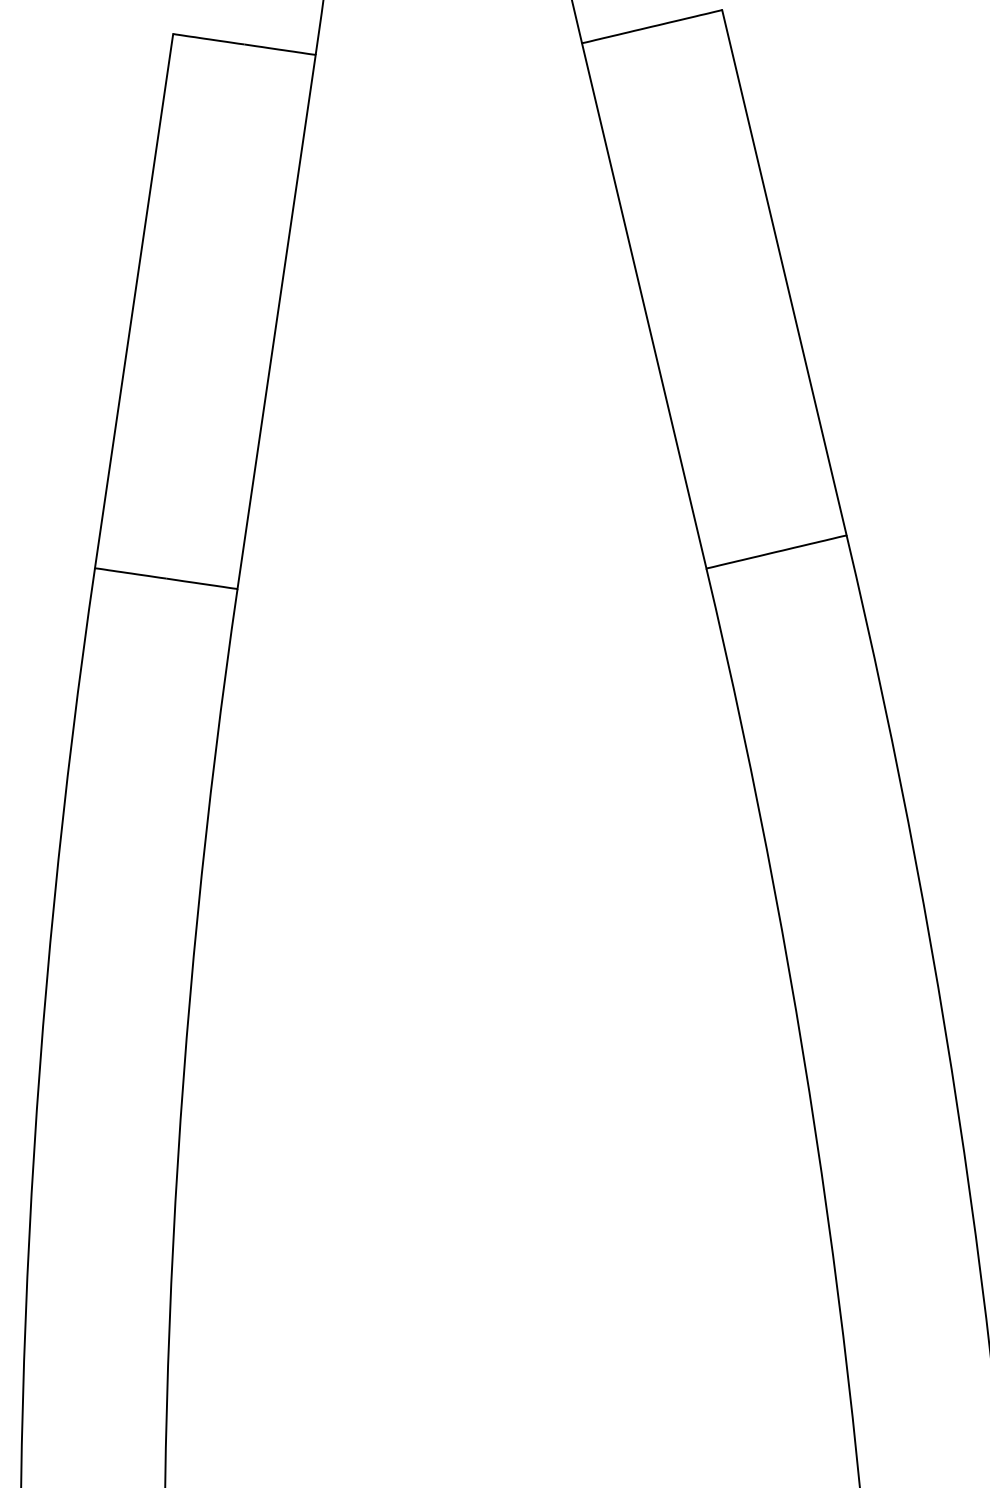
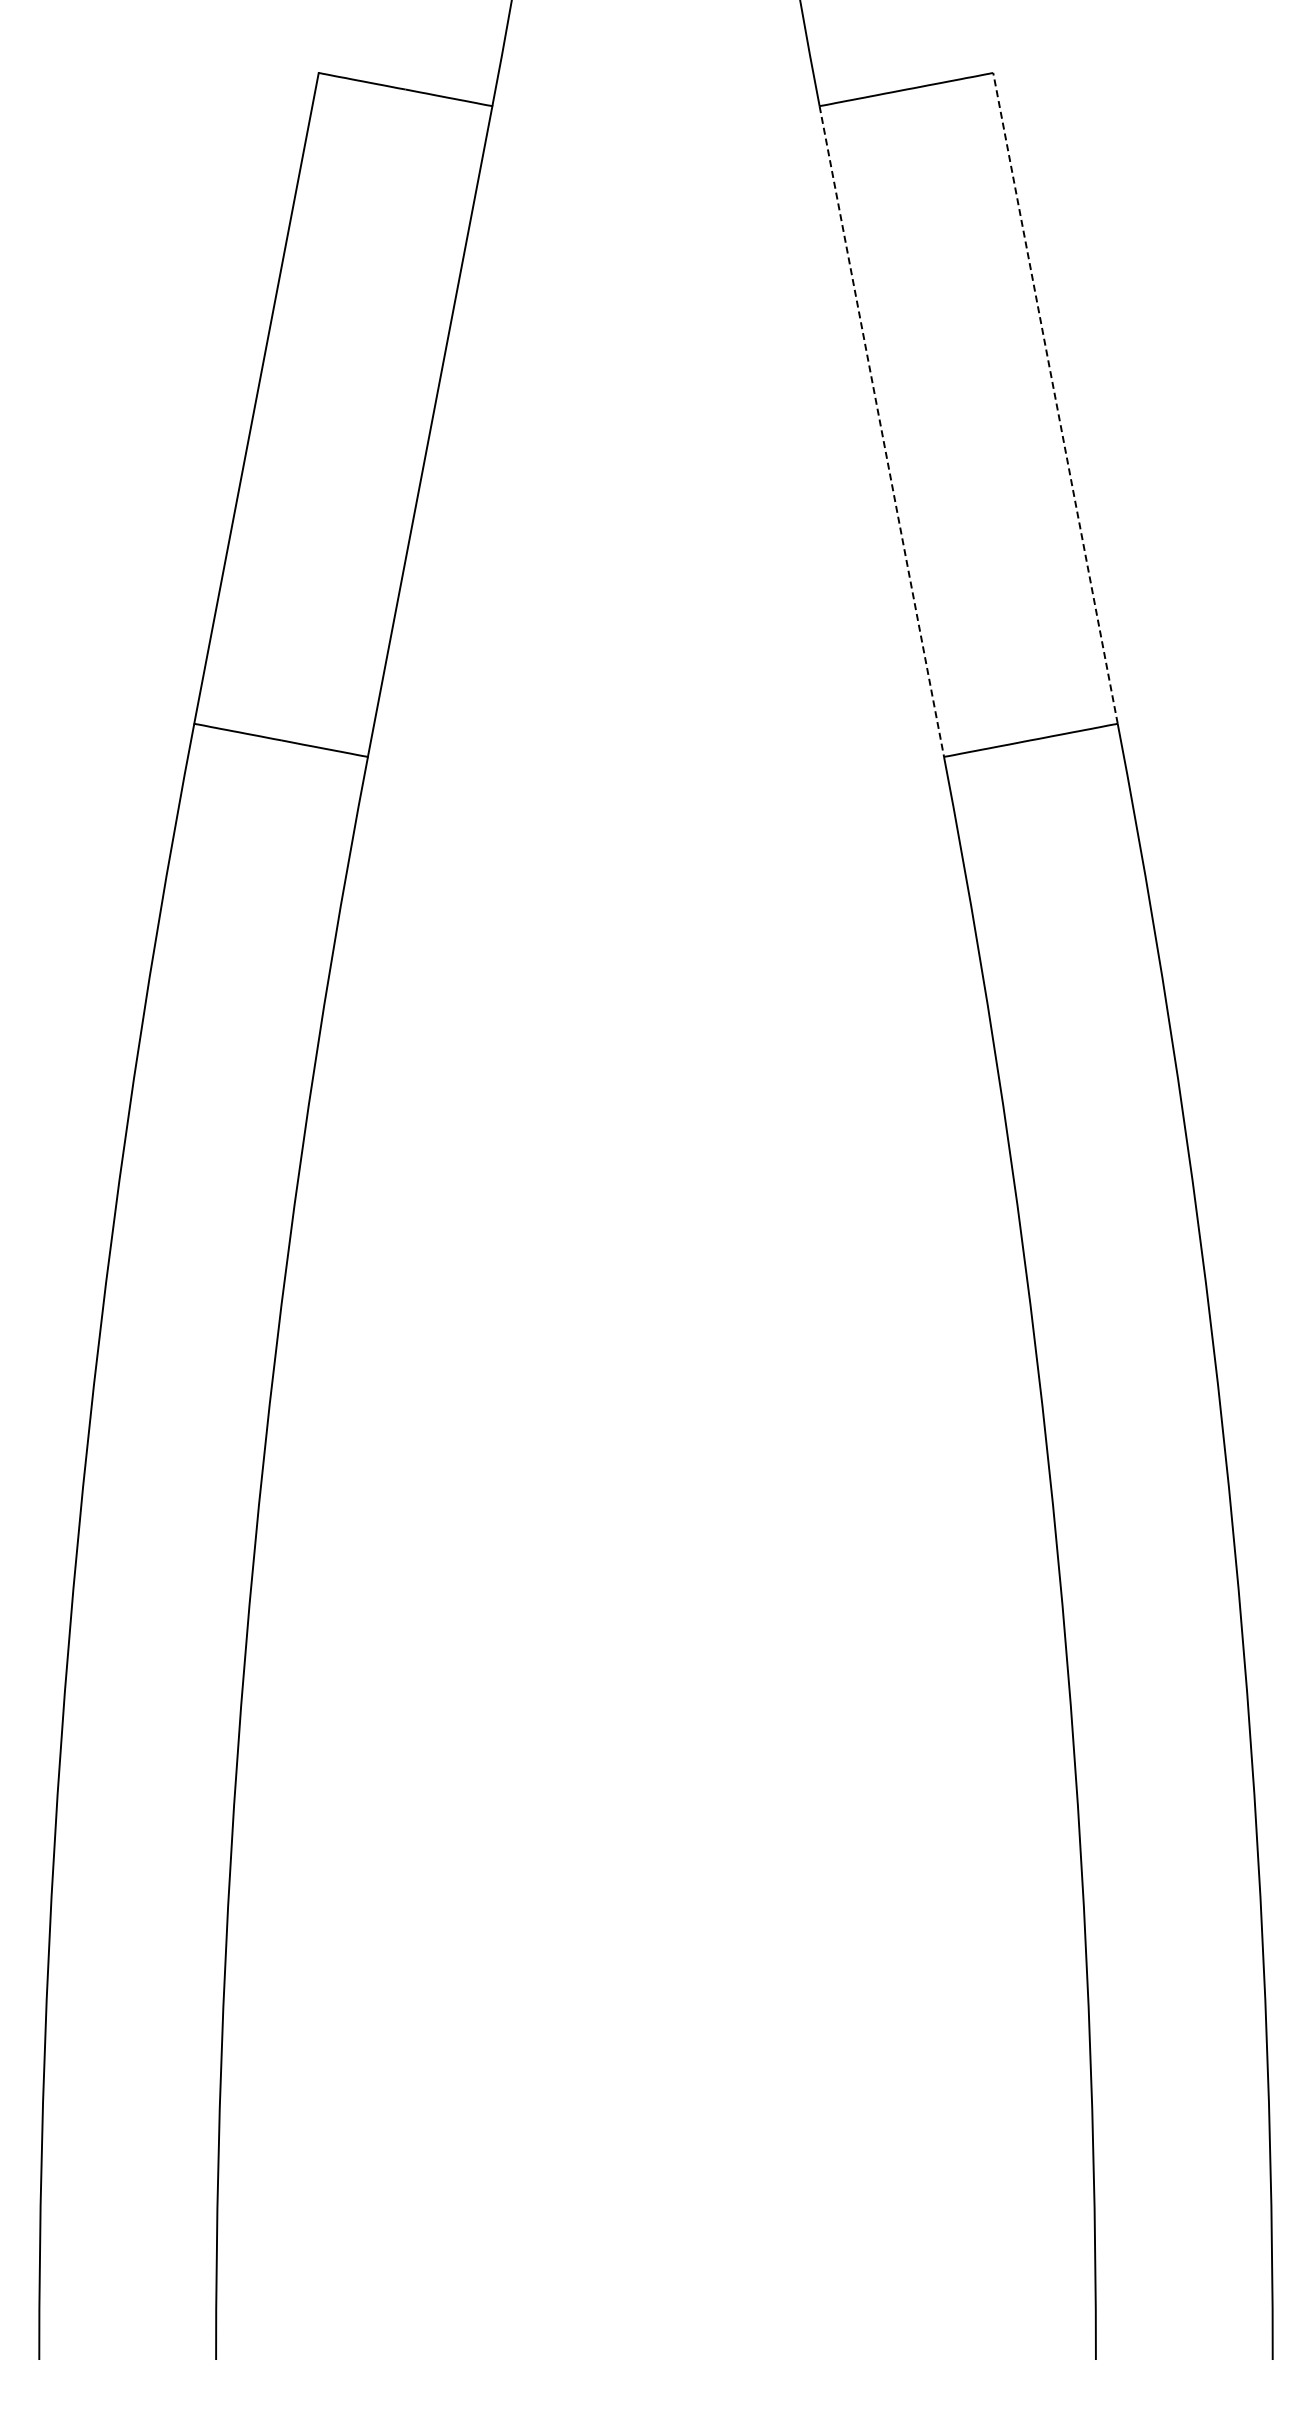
line: (784, 272) -> (1055, 397), solid -> dashed
line: (644, 306) -> (881, 432), solid -> dashed

